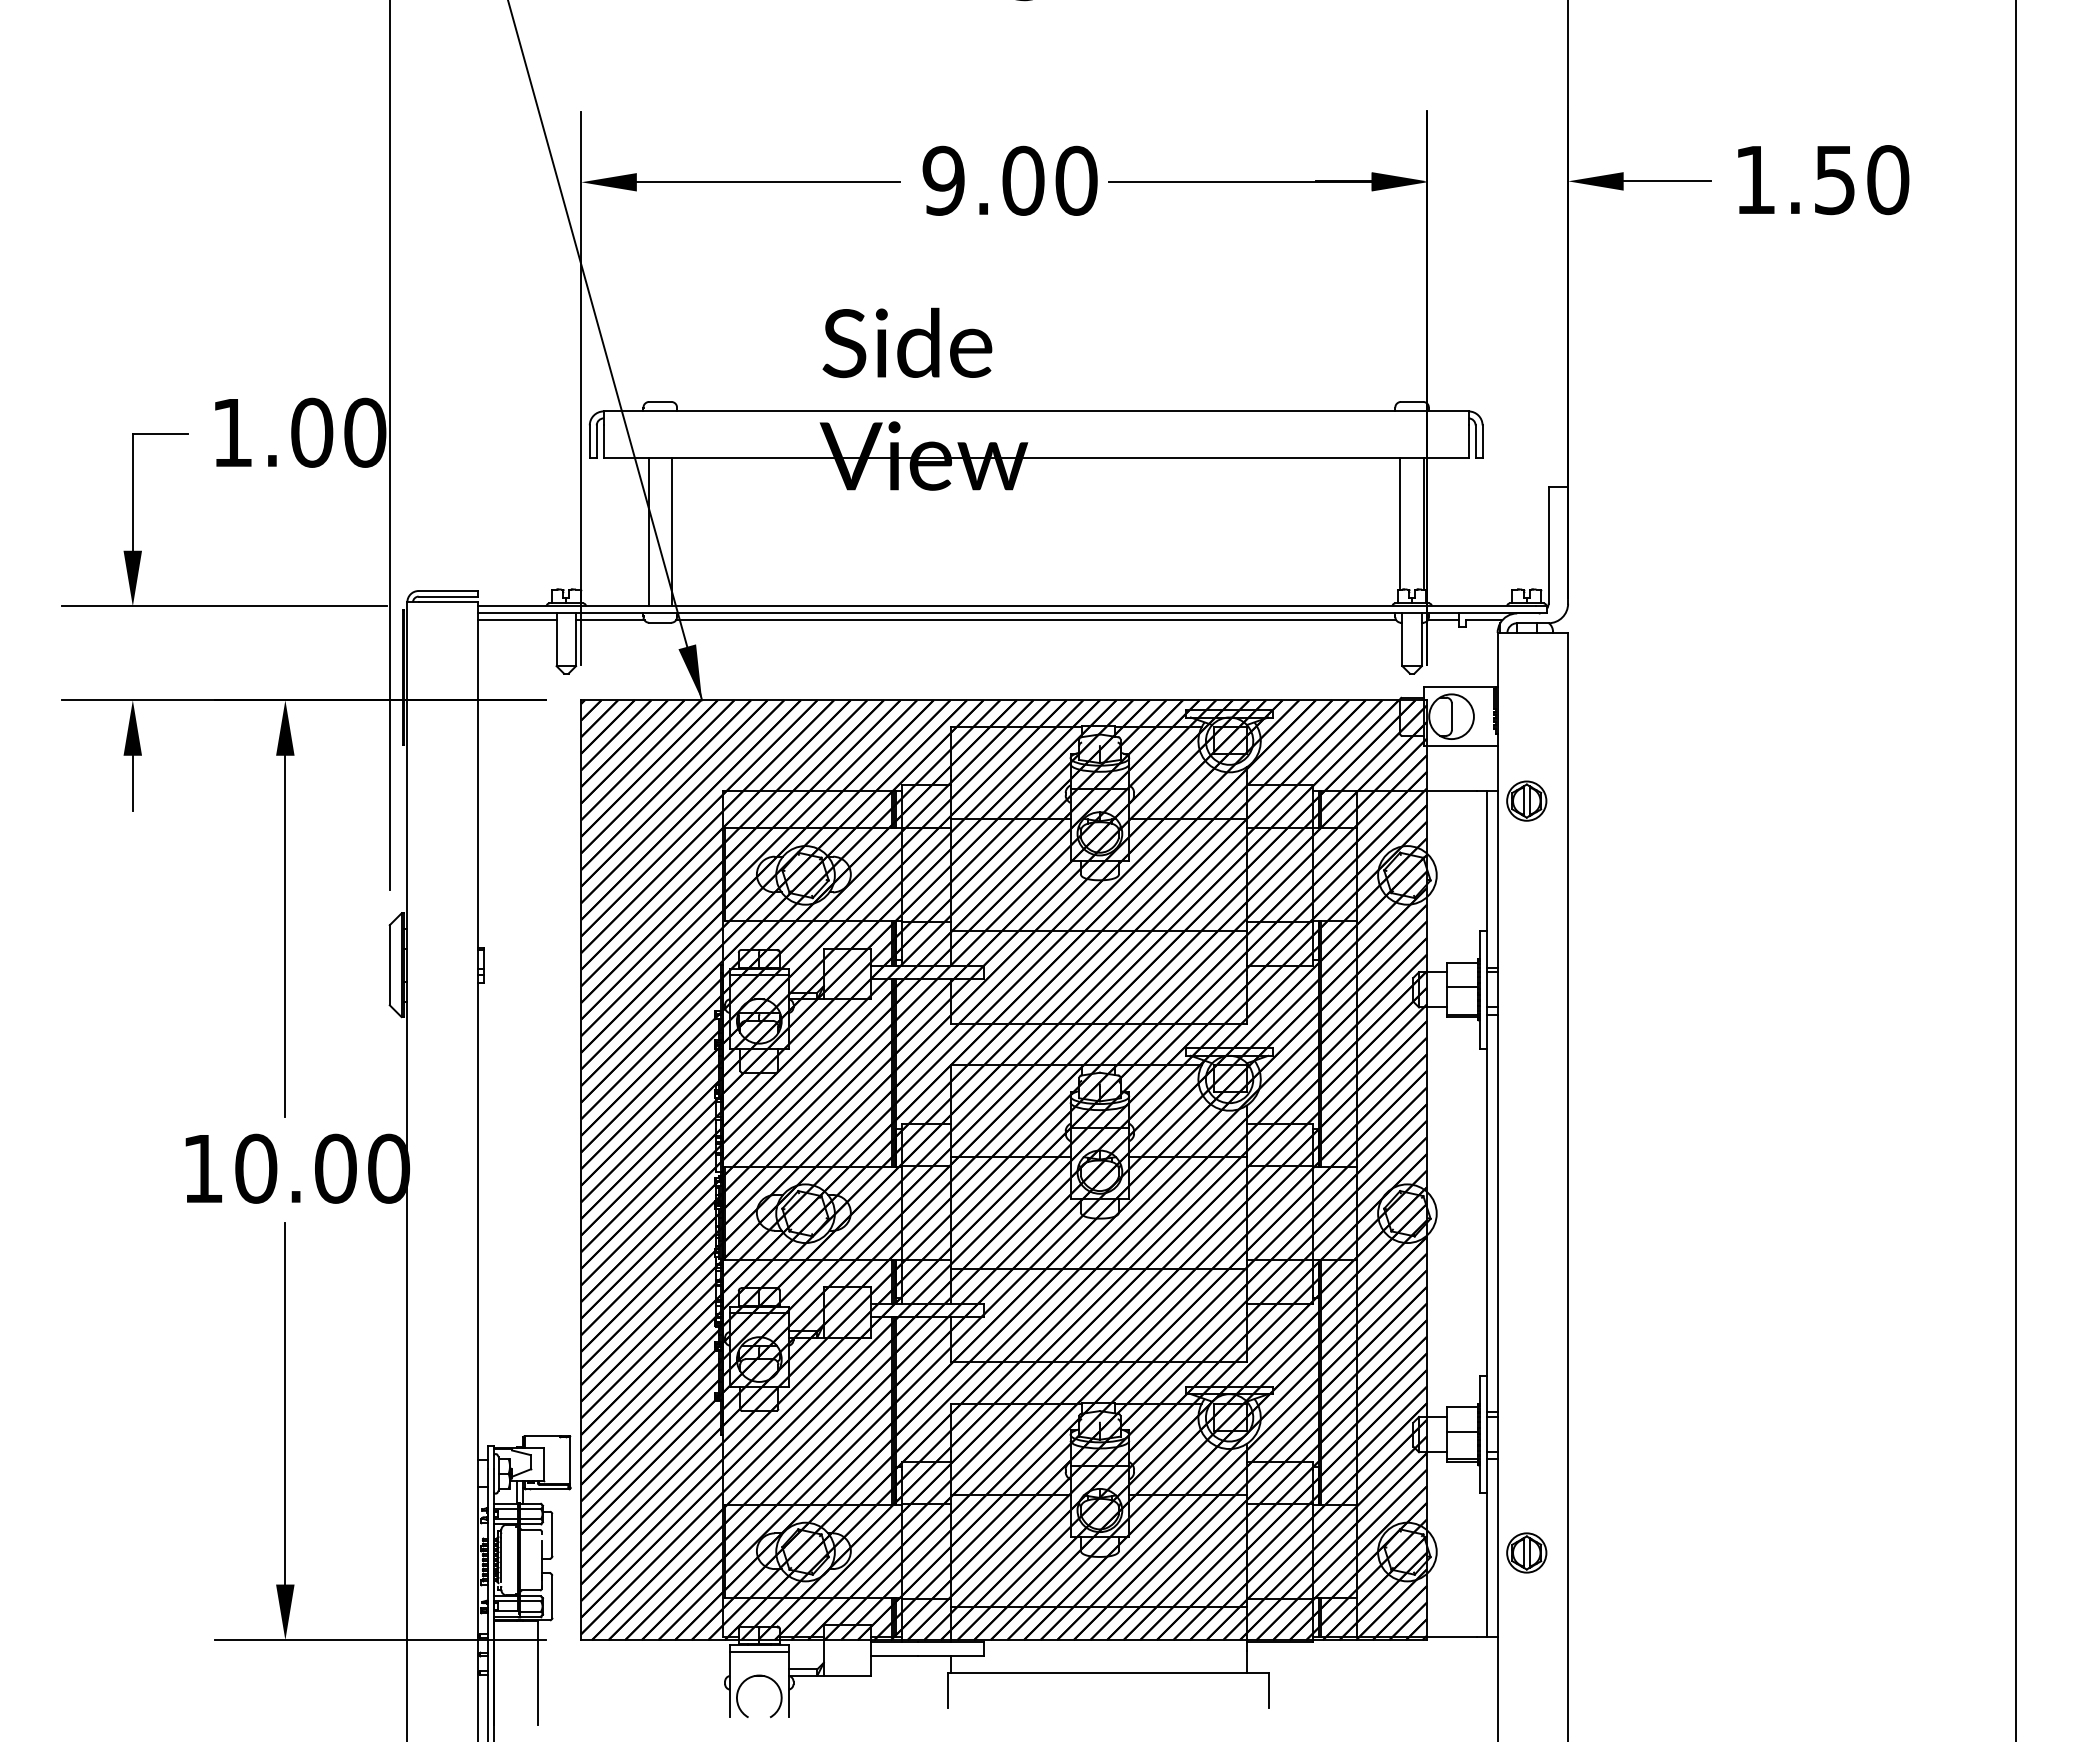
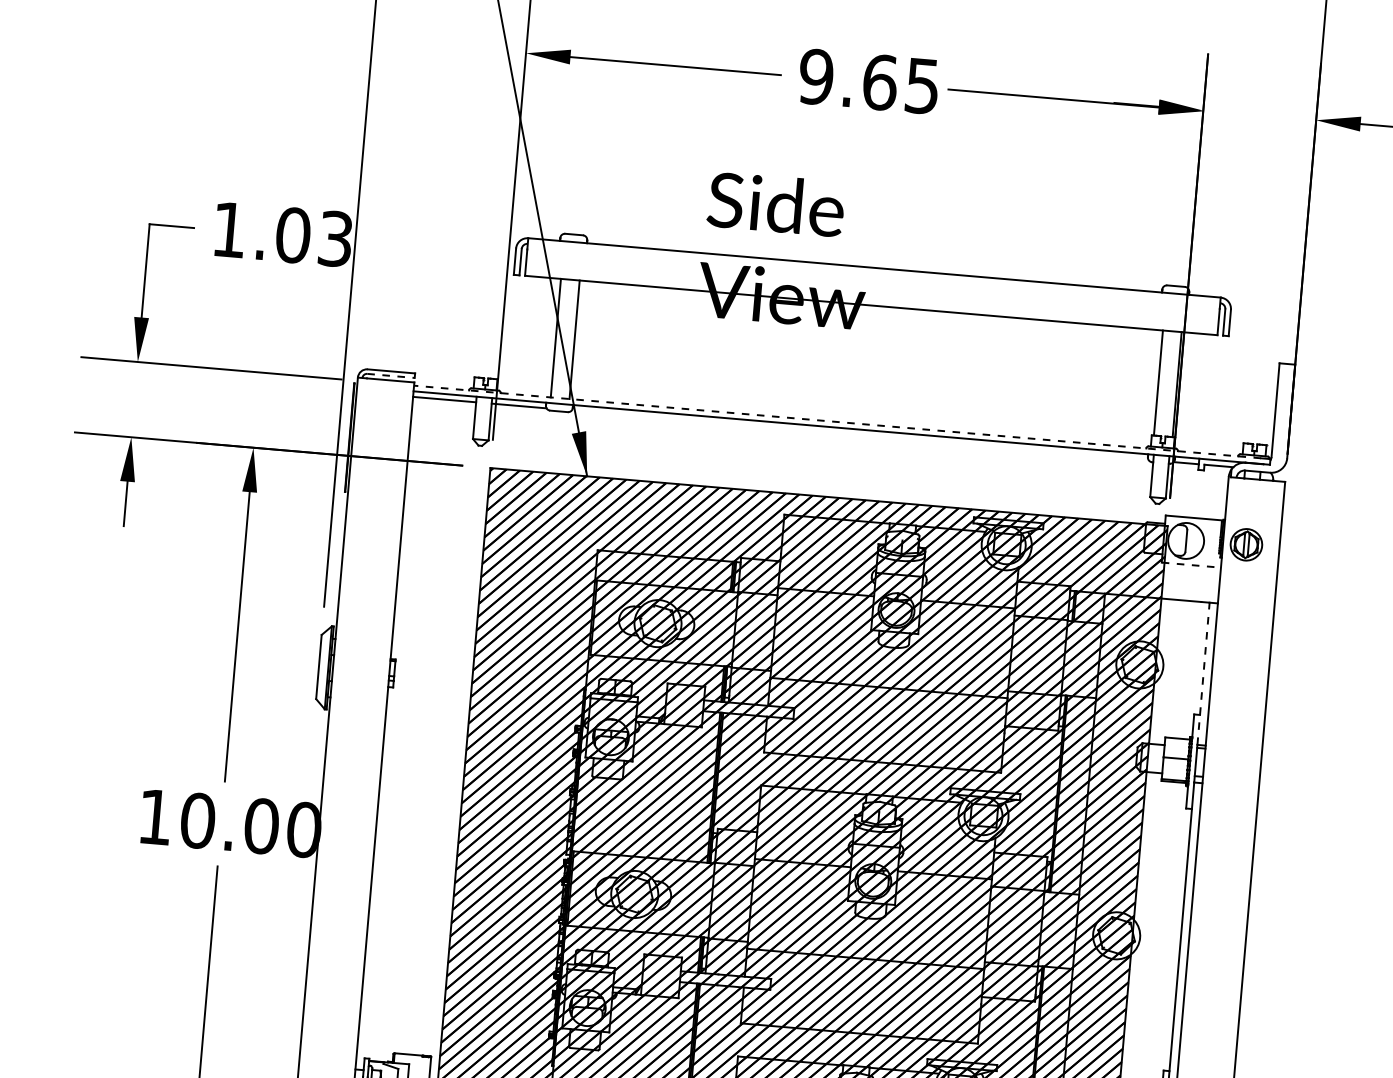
text: (1049, 180) -> (901, 83), 9.00 -> 9.65
text: (365, 432) -> (336, 238), 1.00 -> 1.03
line: (448, 596) -> (391, 375), solid -> dashed
line: (1006, 606) -> (837, 422), solid -> dashed
line: (1035, 620) -> (859, 435), removed
line: (1460, 746) -> (1191, 565), solid -> dashed
part: (1526, 800) -> (1246, 544), moved
line: (1487, 879) -> (1203, 673), solid -> dashed

